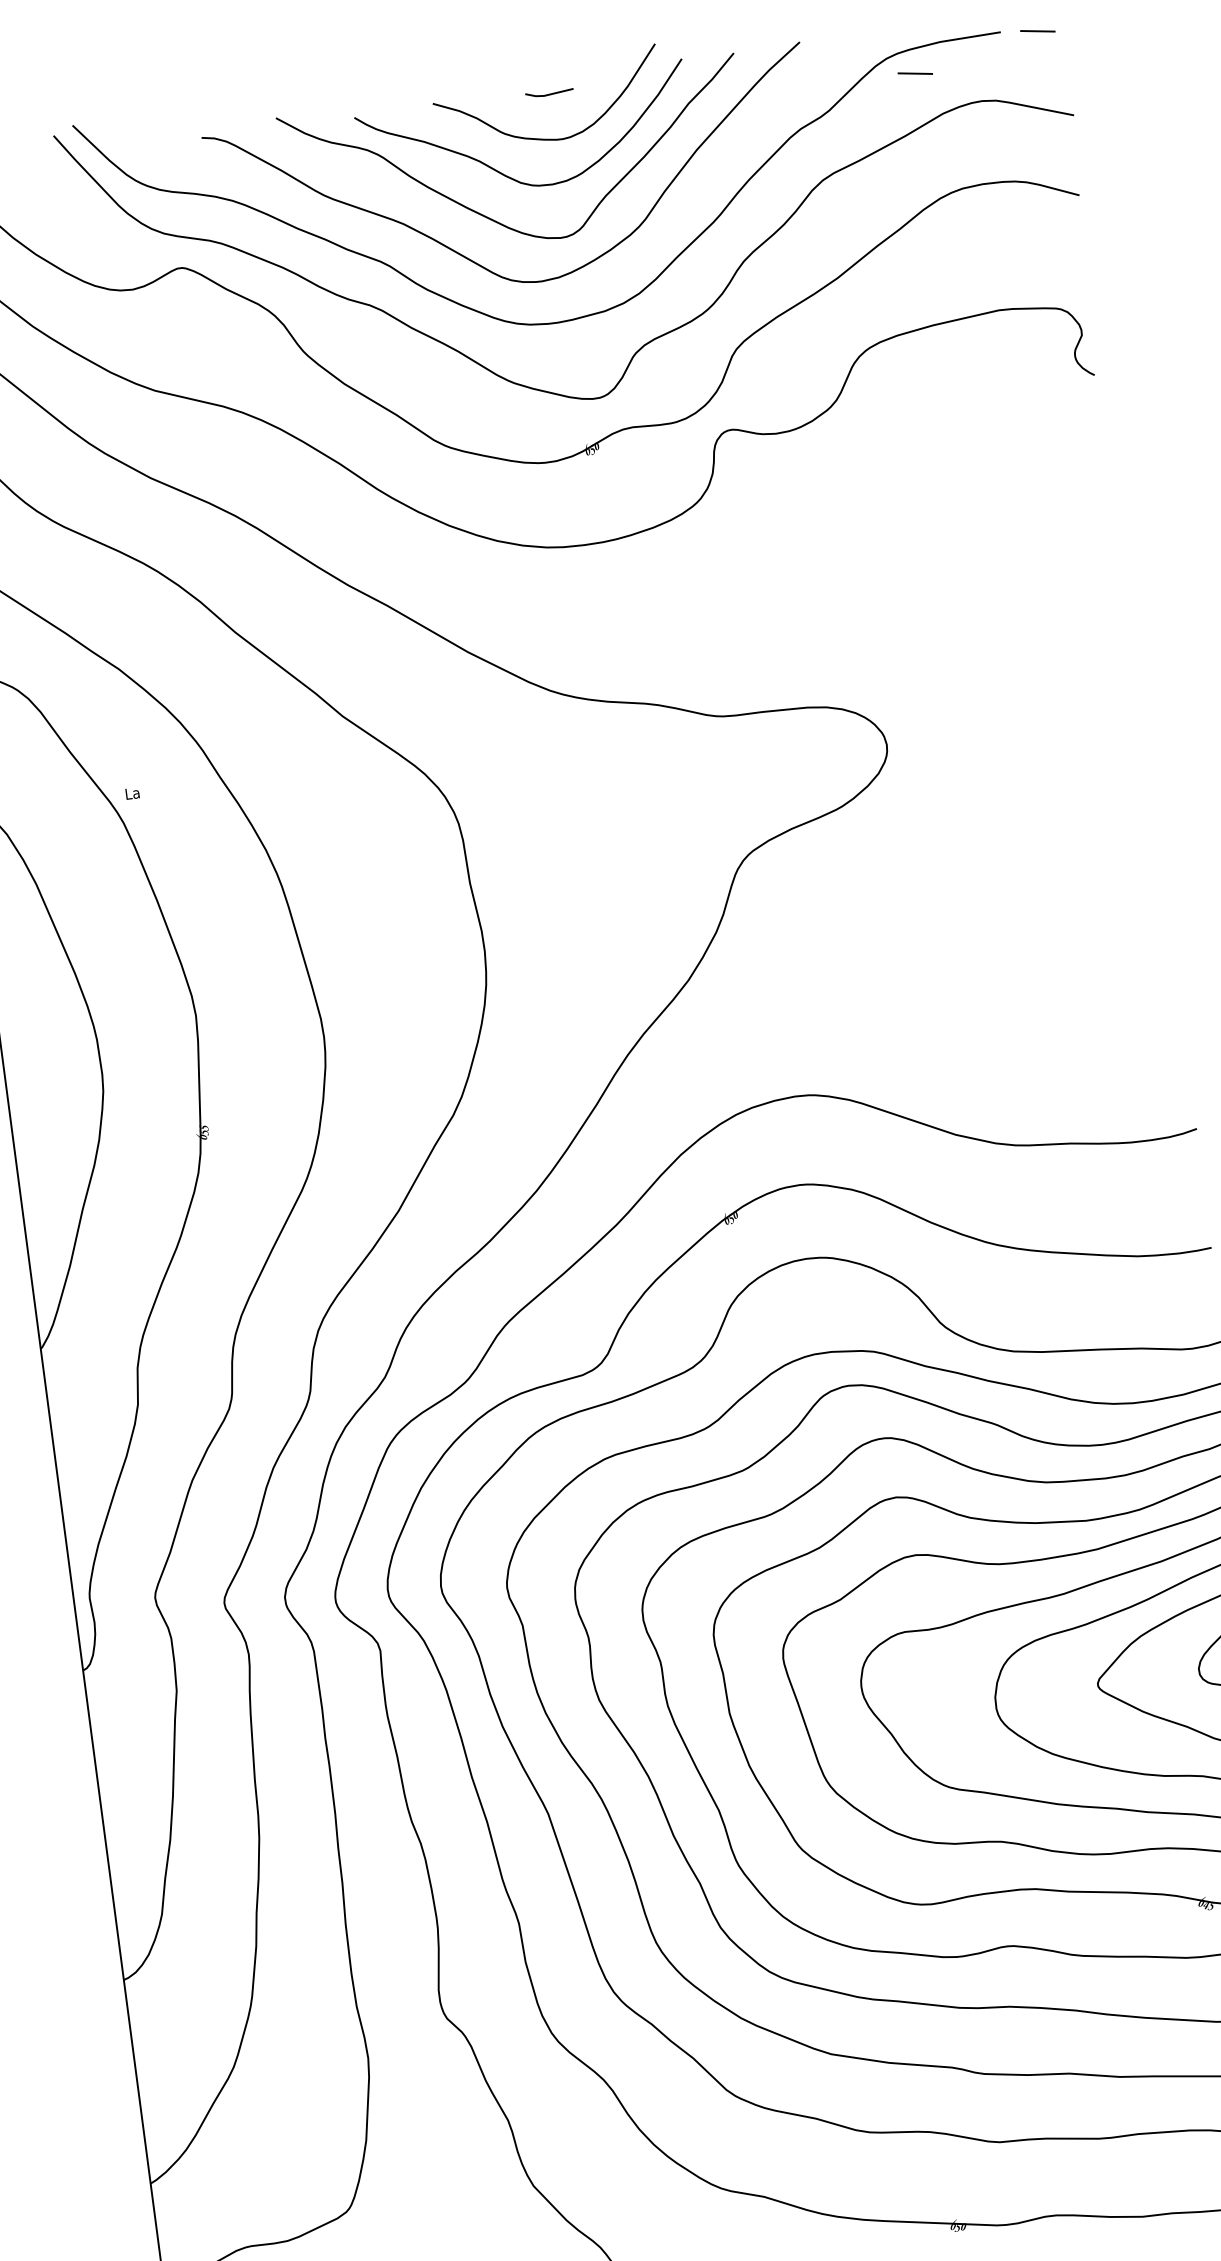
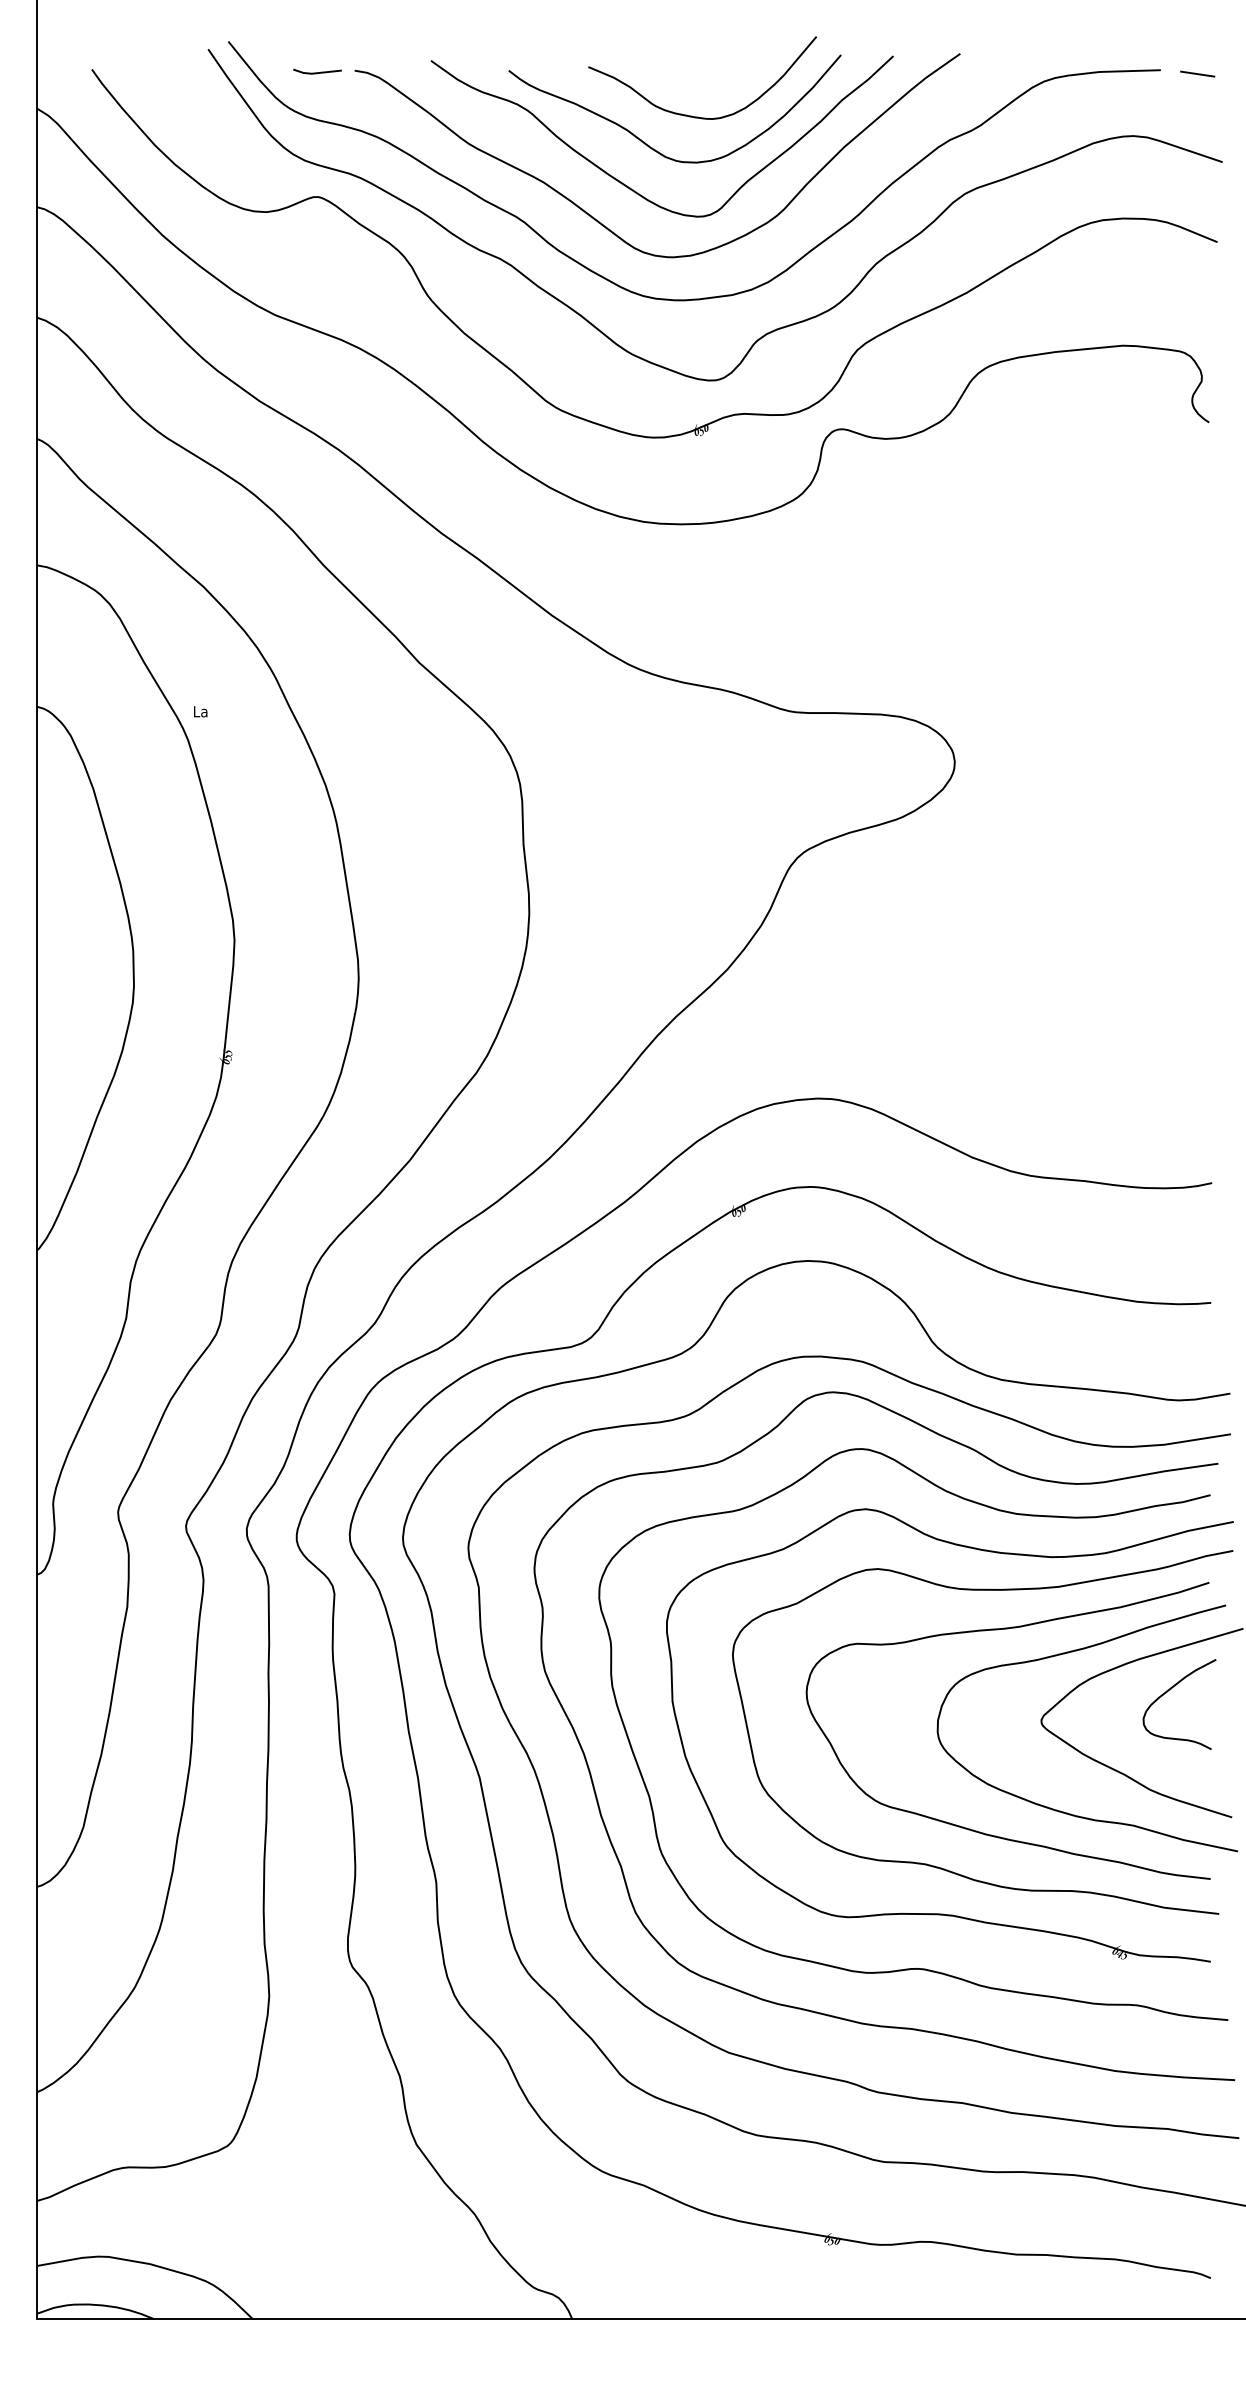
line: (915, 73) -> (1070, 99), removed
line: (549, 93) -> (317, 72), moved

